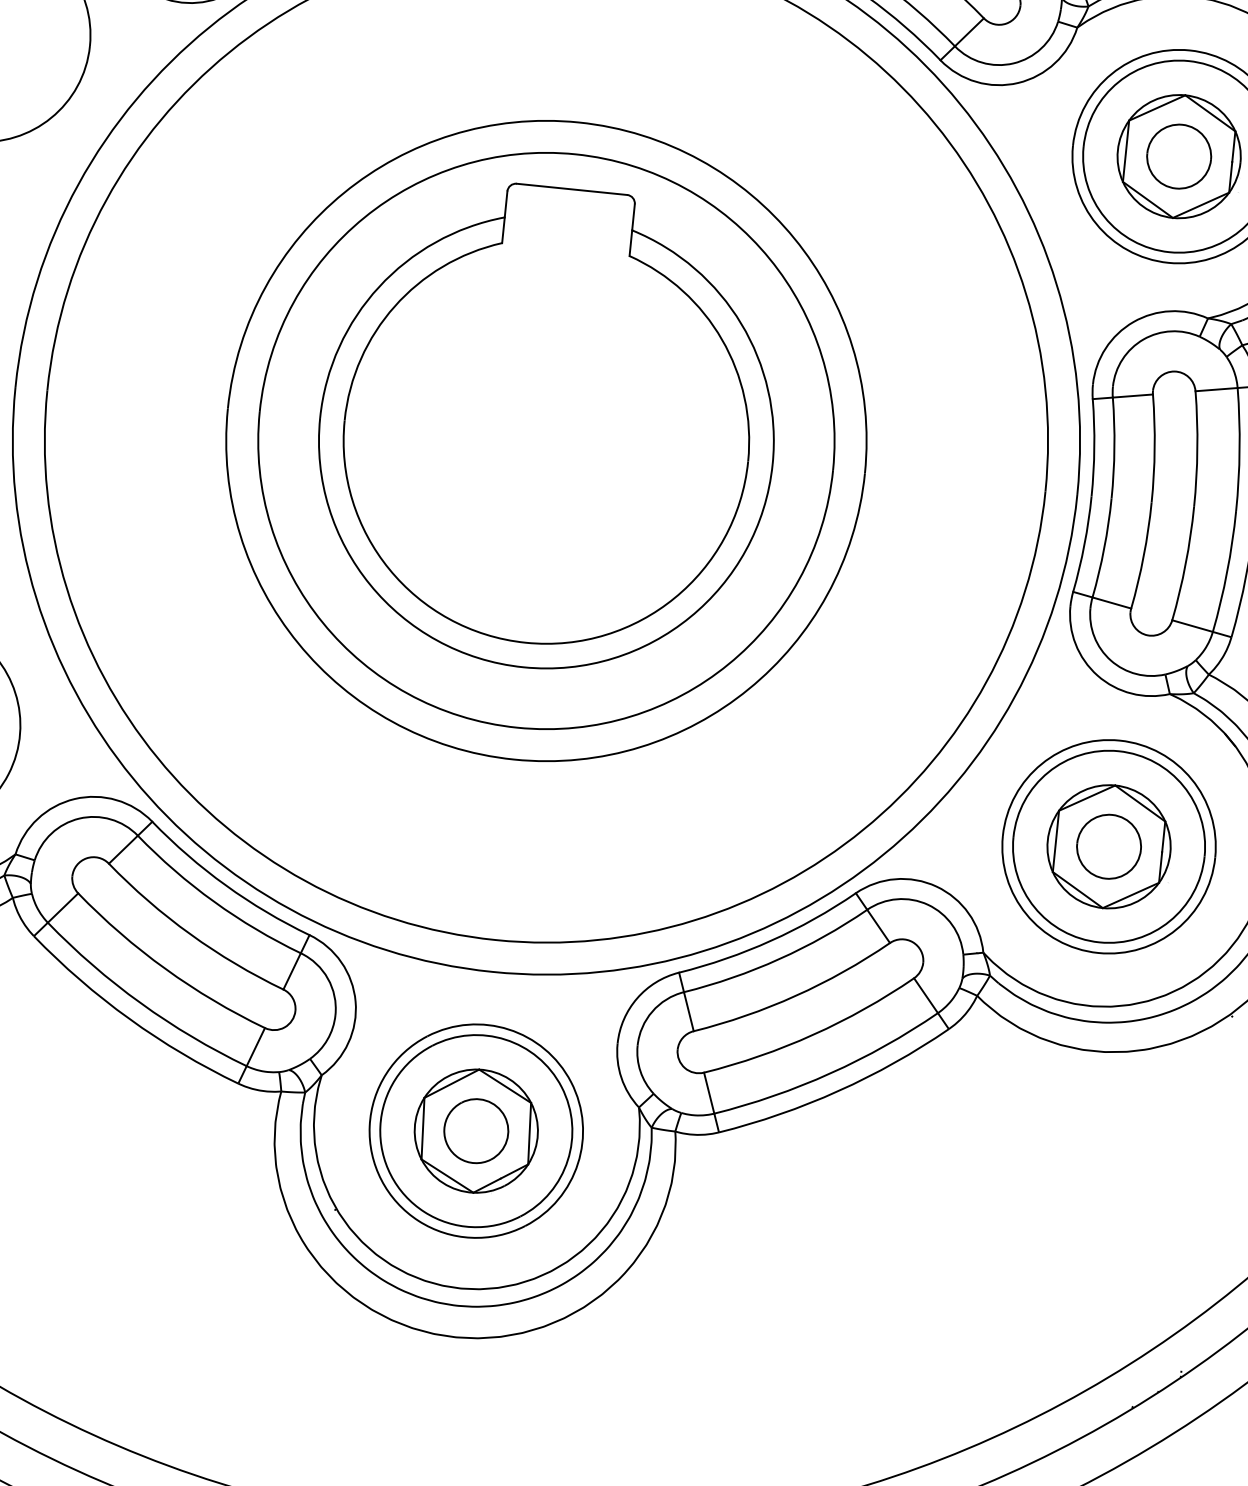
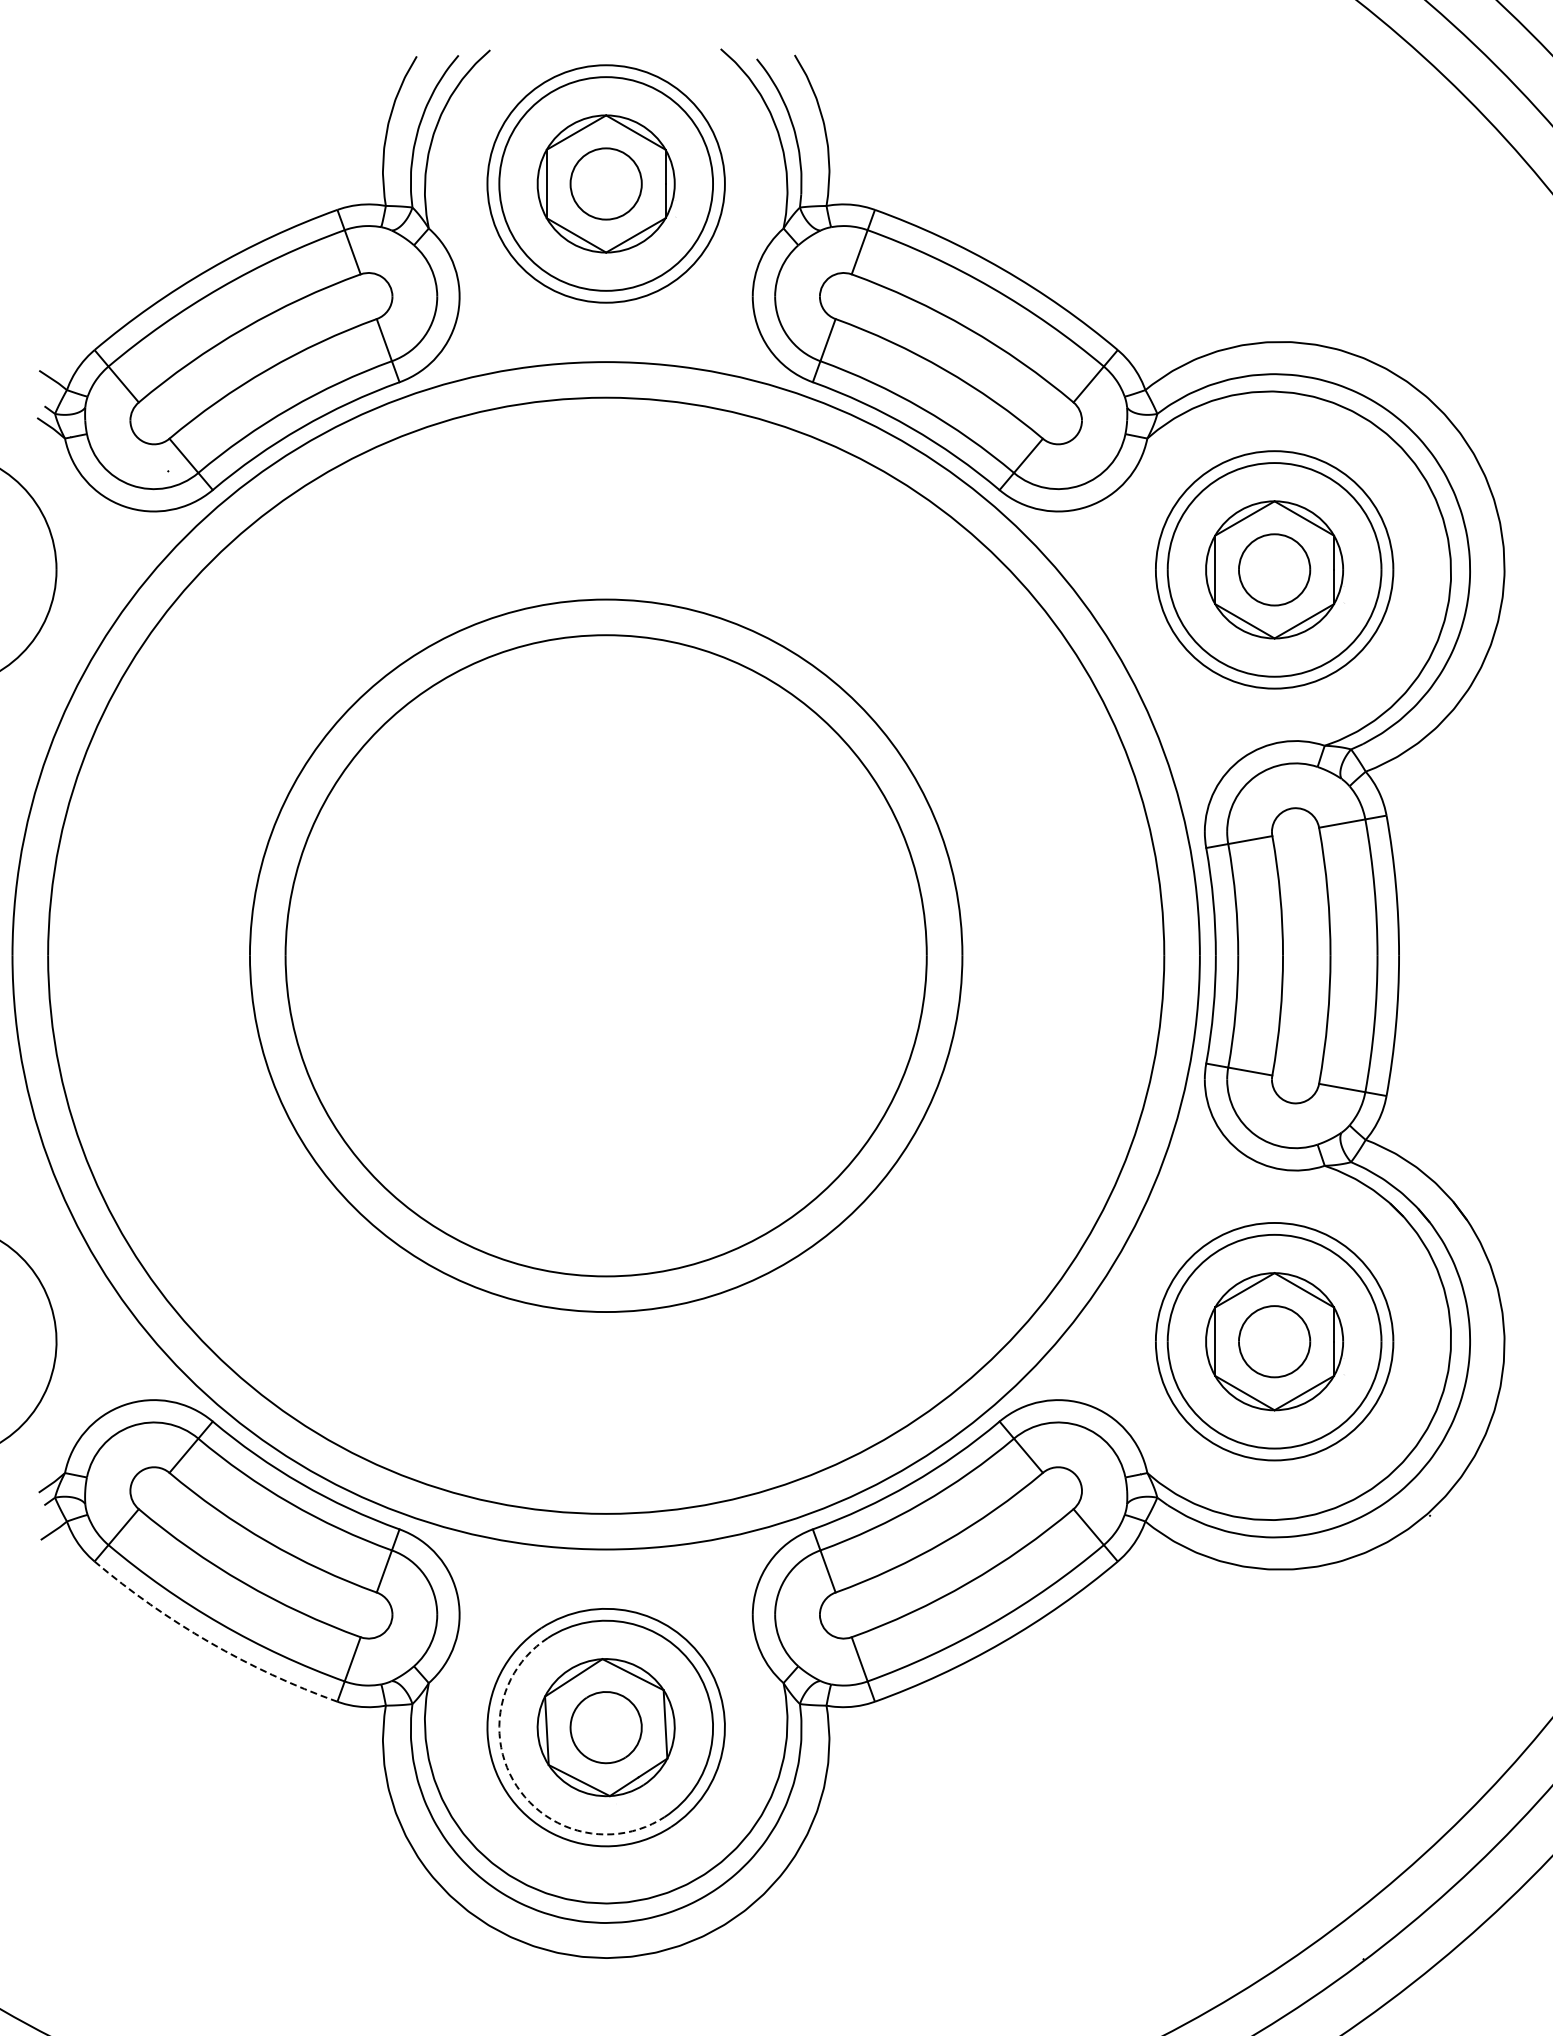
part: (547, 428) -> (606, 941), removed
arc: (129, 1019) -> (209, 1642), solid -> dashed
arc: (390, 1174) -> (516, 1785), solid -> dashed

